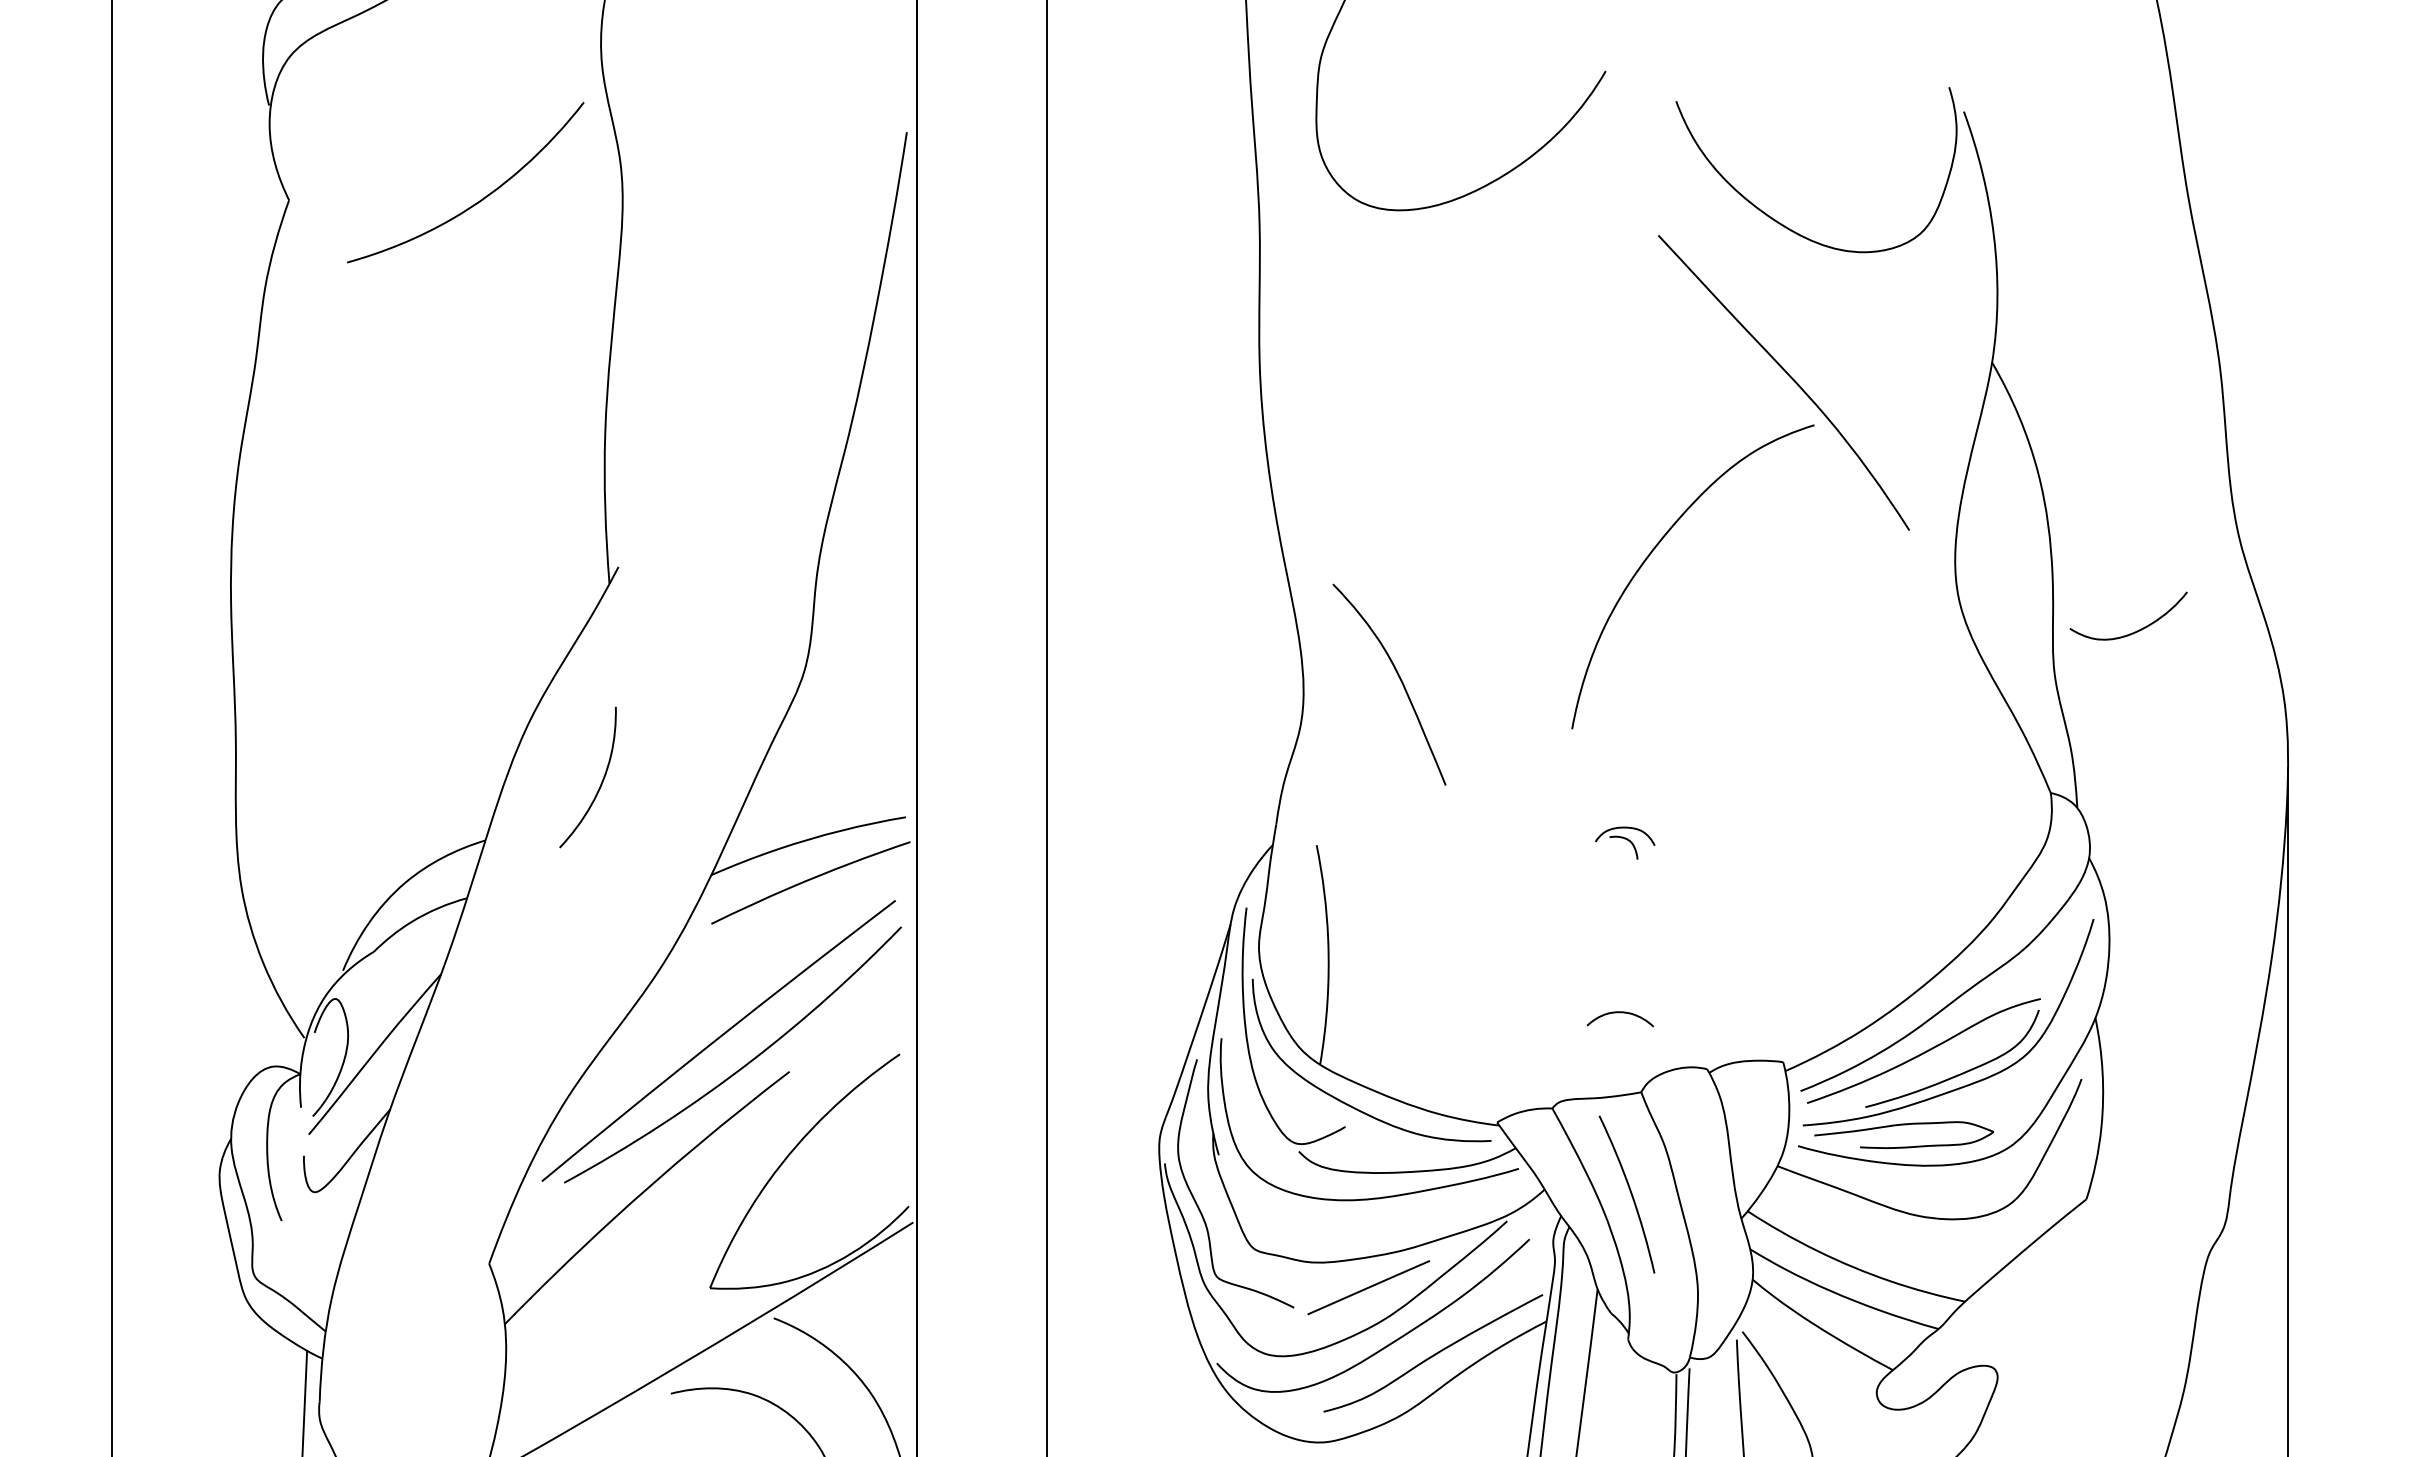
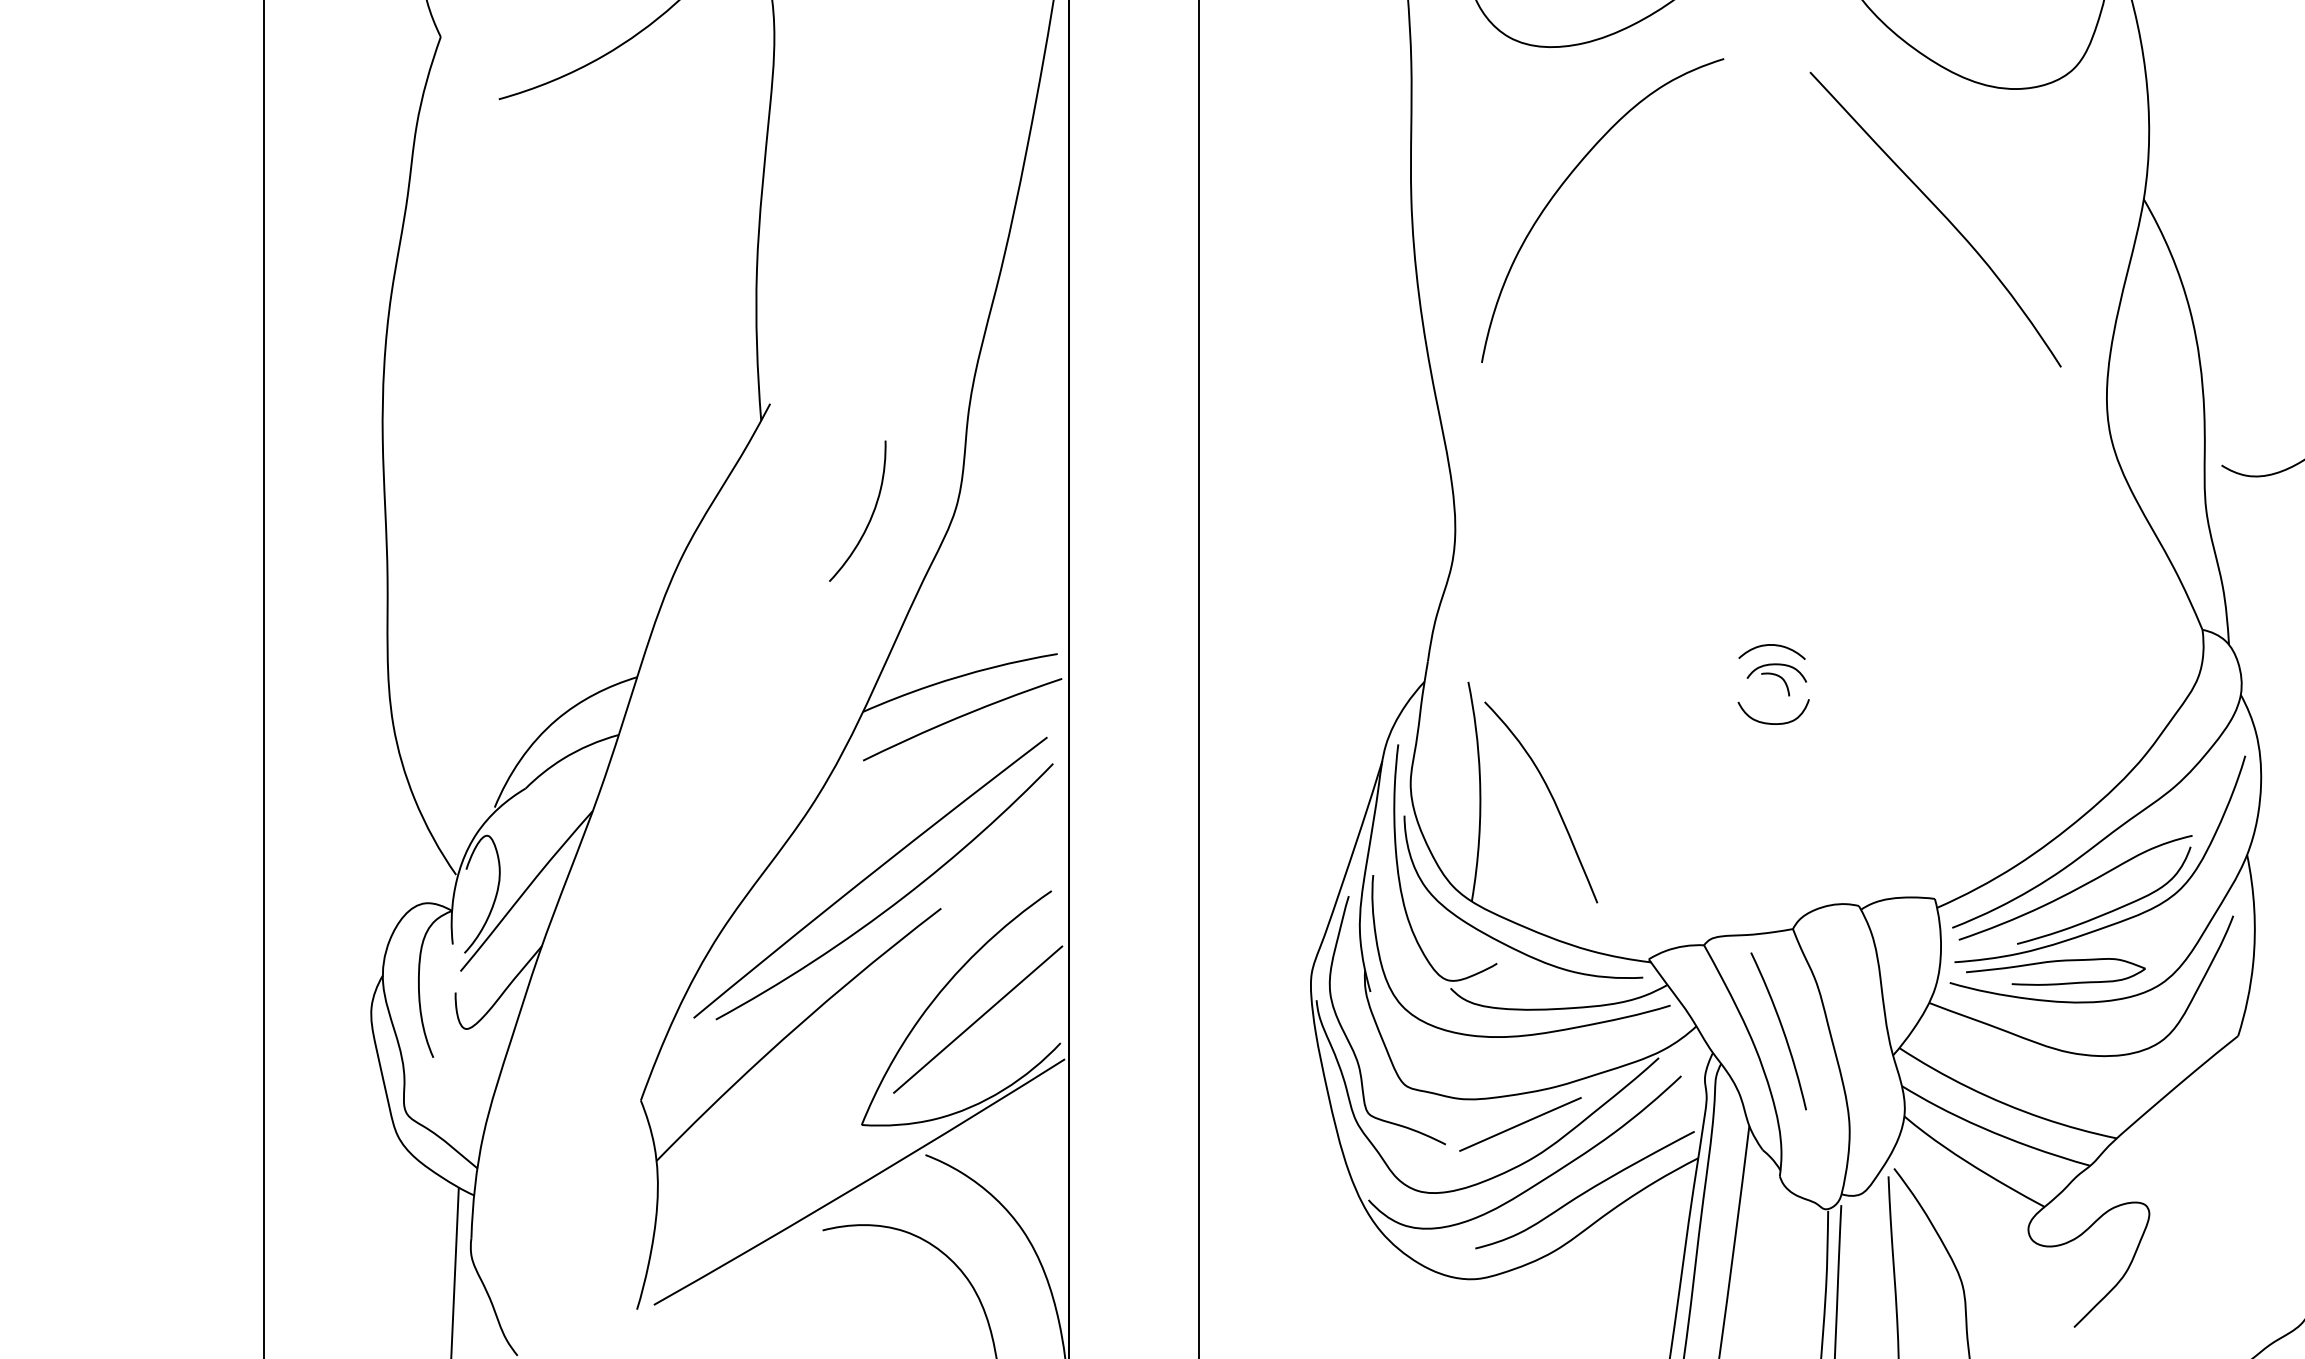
curve: (1657, 546) -> (1567, 180), moved
curve: (1399, 679) -> (1551, 797), moved
curve: (600, 783) -> (870, 517), moved
curve: (1621, 886) -> (1773, 723), added
curve: (1619, 1013) -> (1771, 646), moved
line: (826, 1182) -> (978, 1019), added

